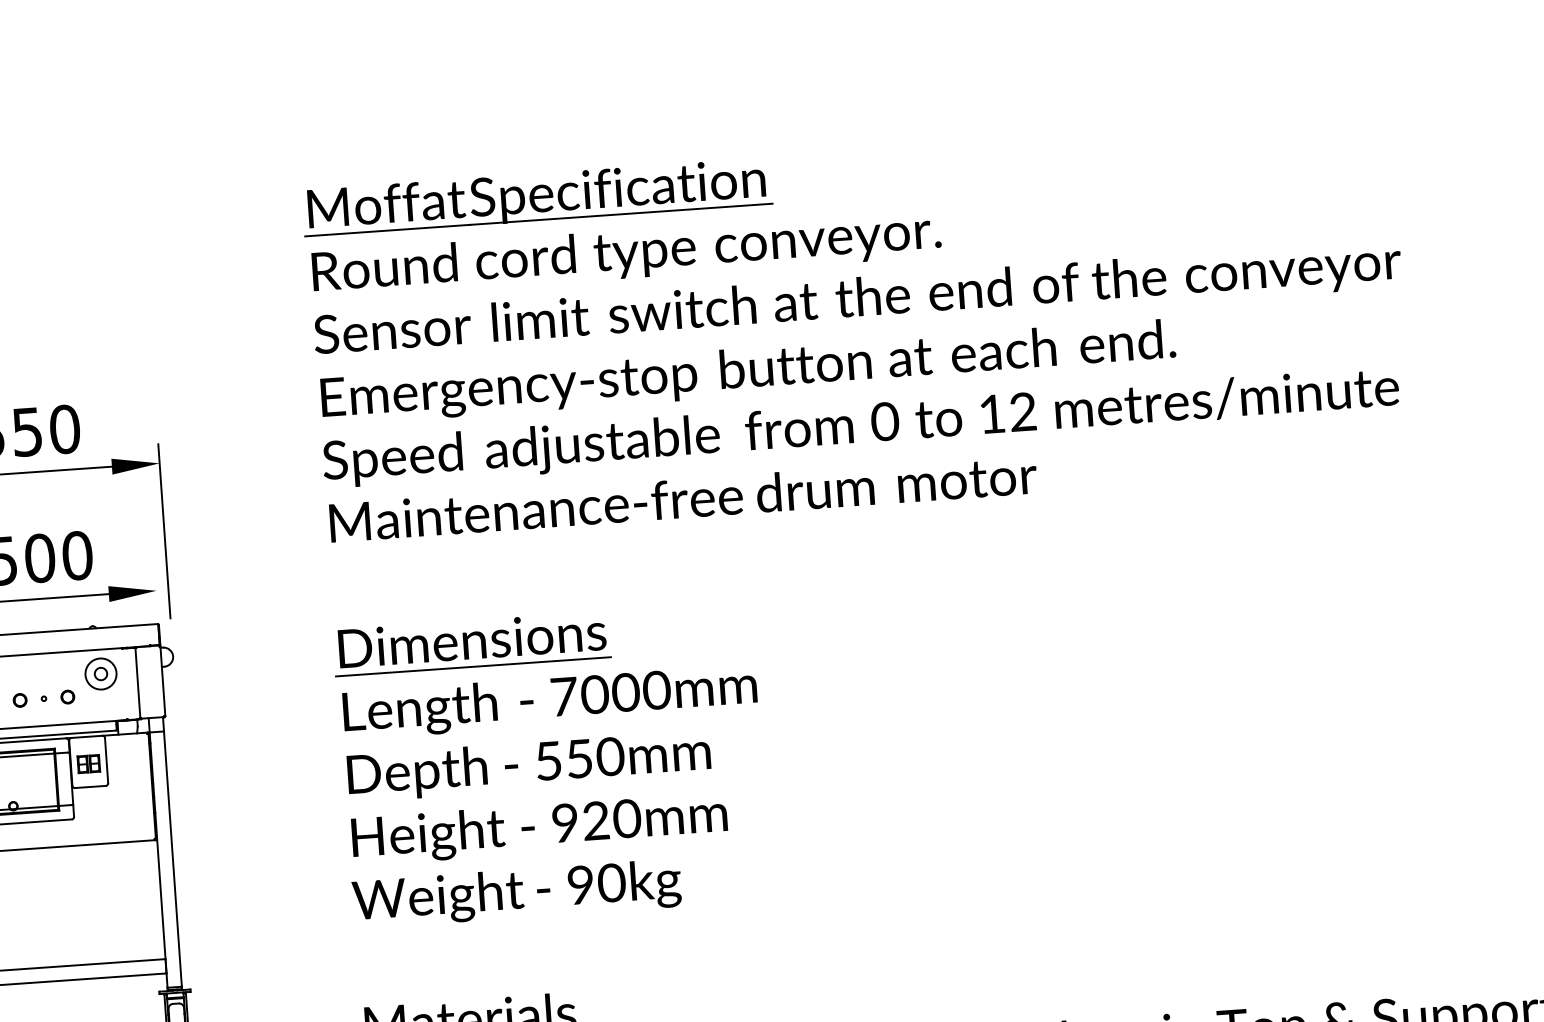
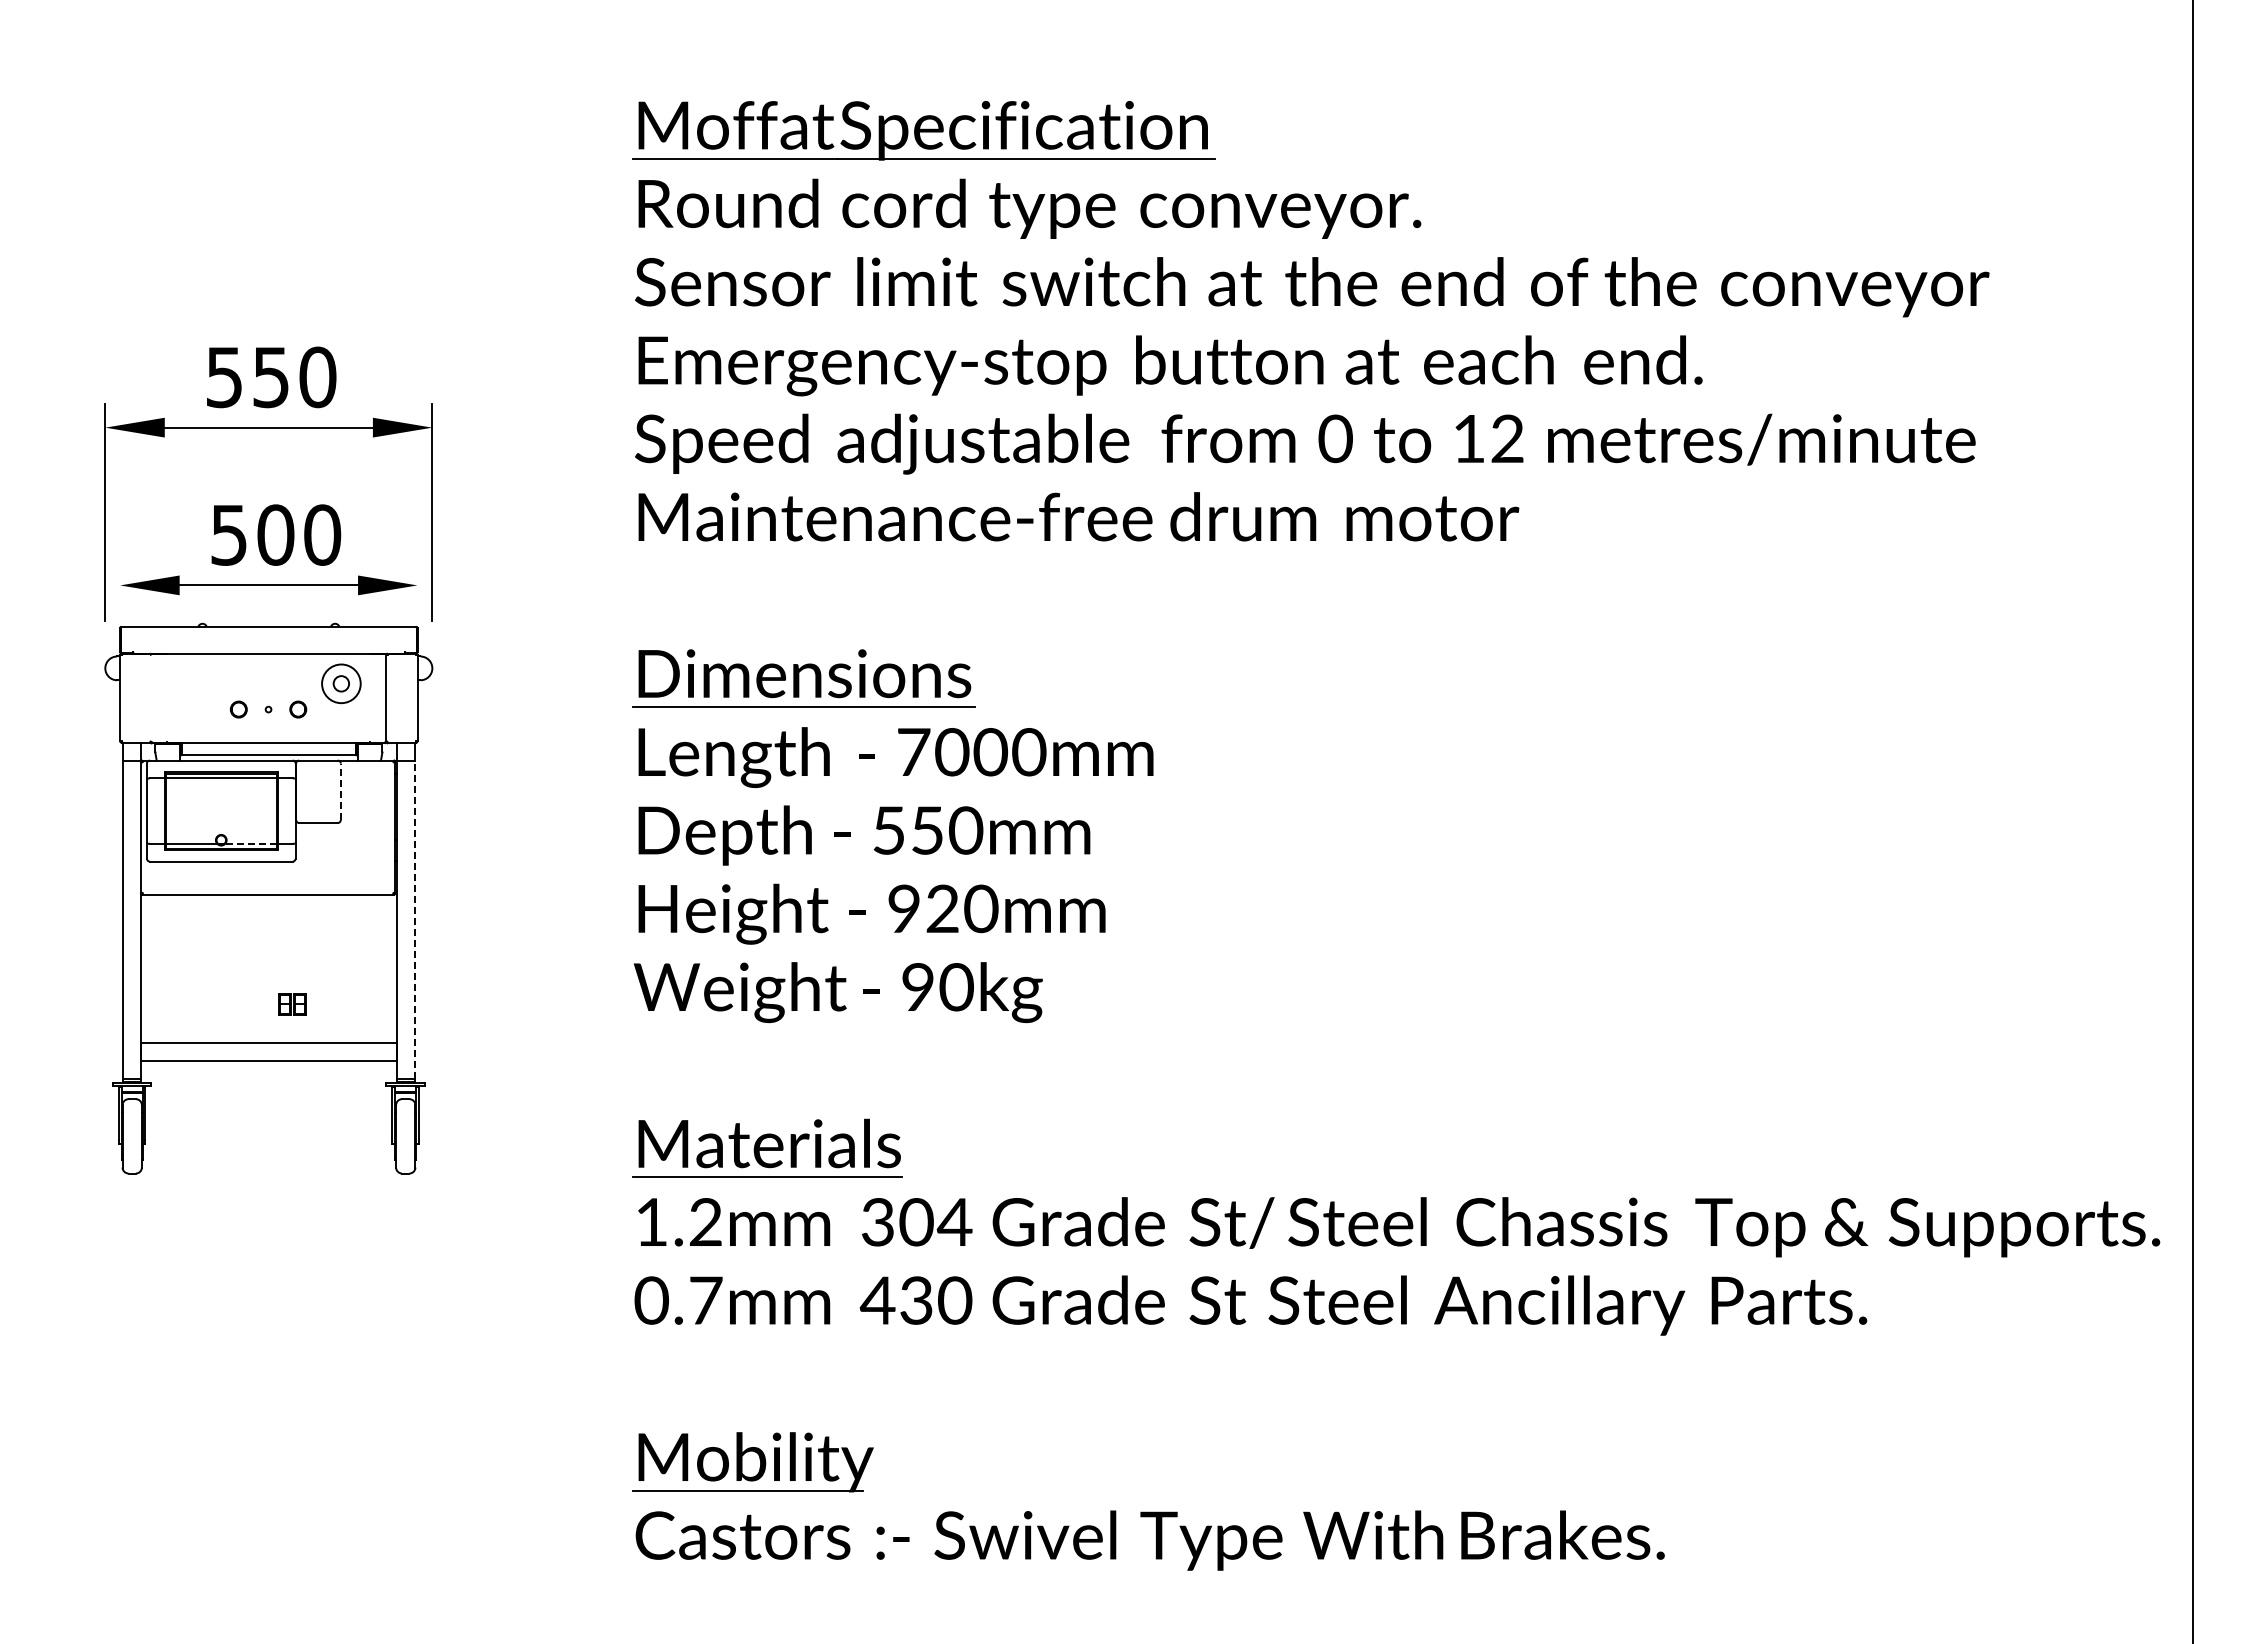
line: (106, 760) -> (340, 791), solid -> dashed
part: (88, 764) -> (292, 1004), moved
line: (37, 807) -> (250, 843), solid -> dashed
line: (172, 859) -> (414, 919), solid -> dashed

